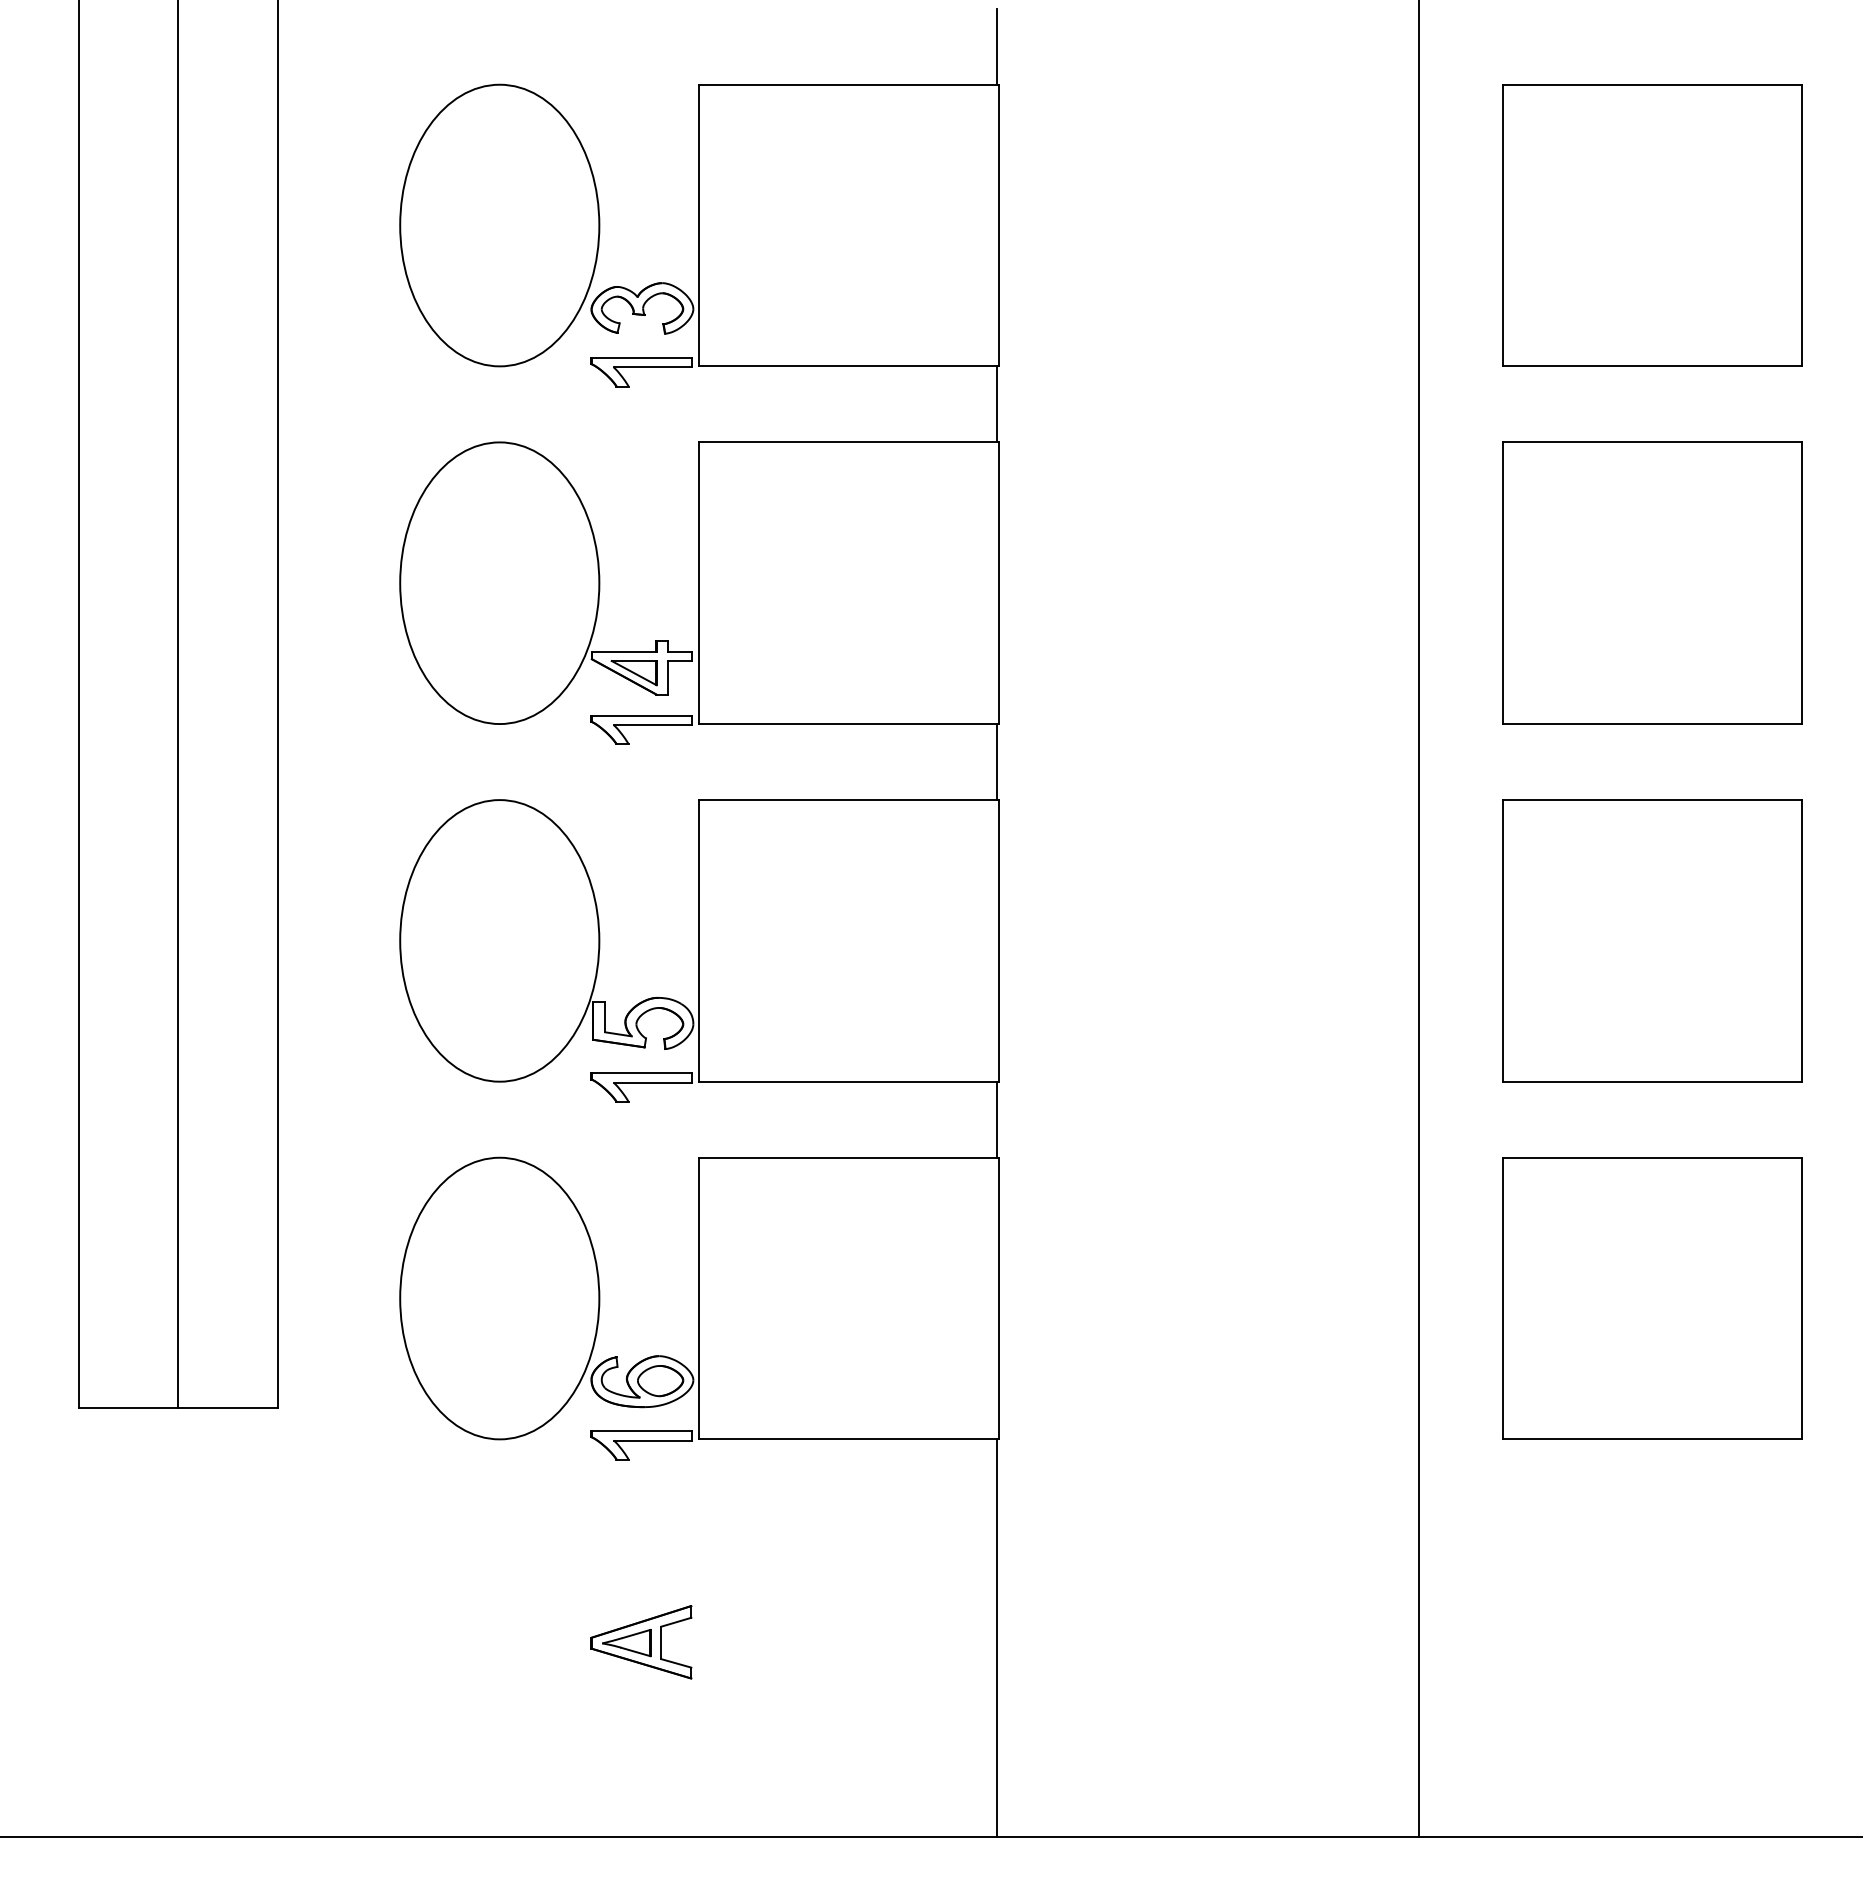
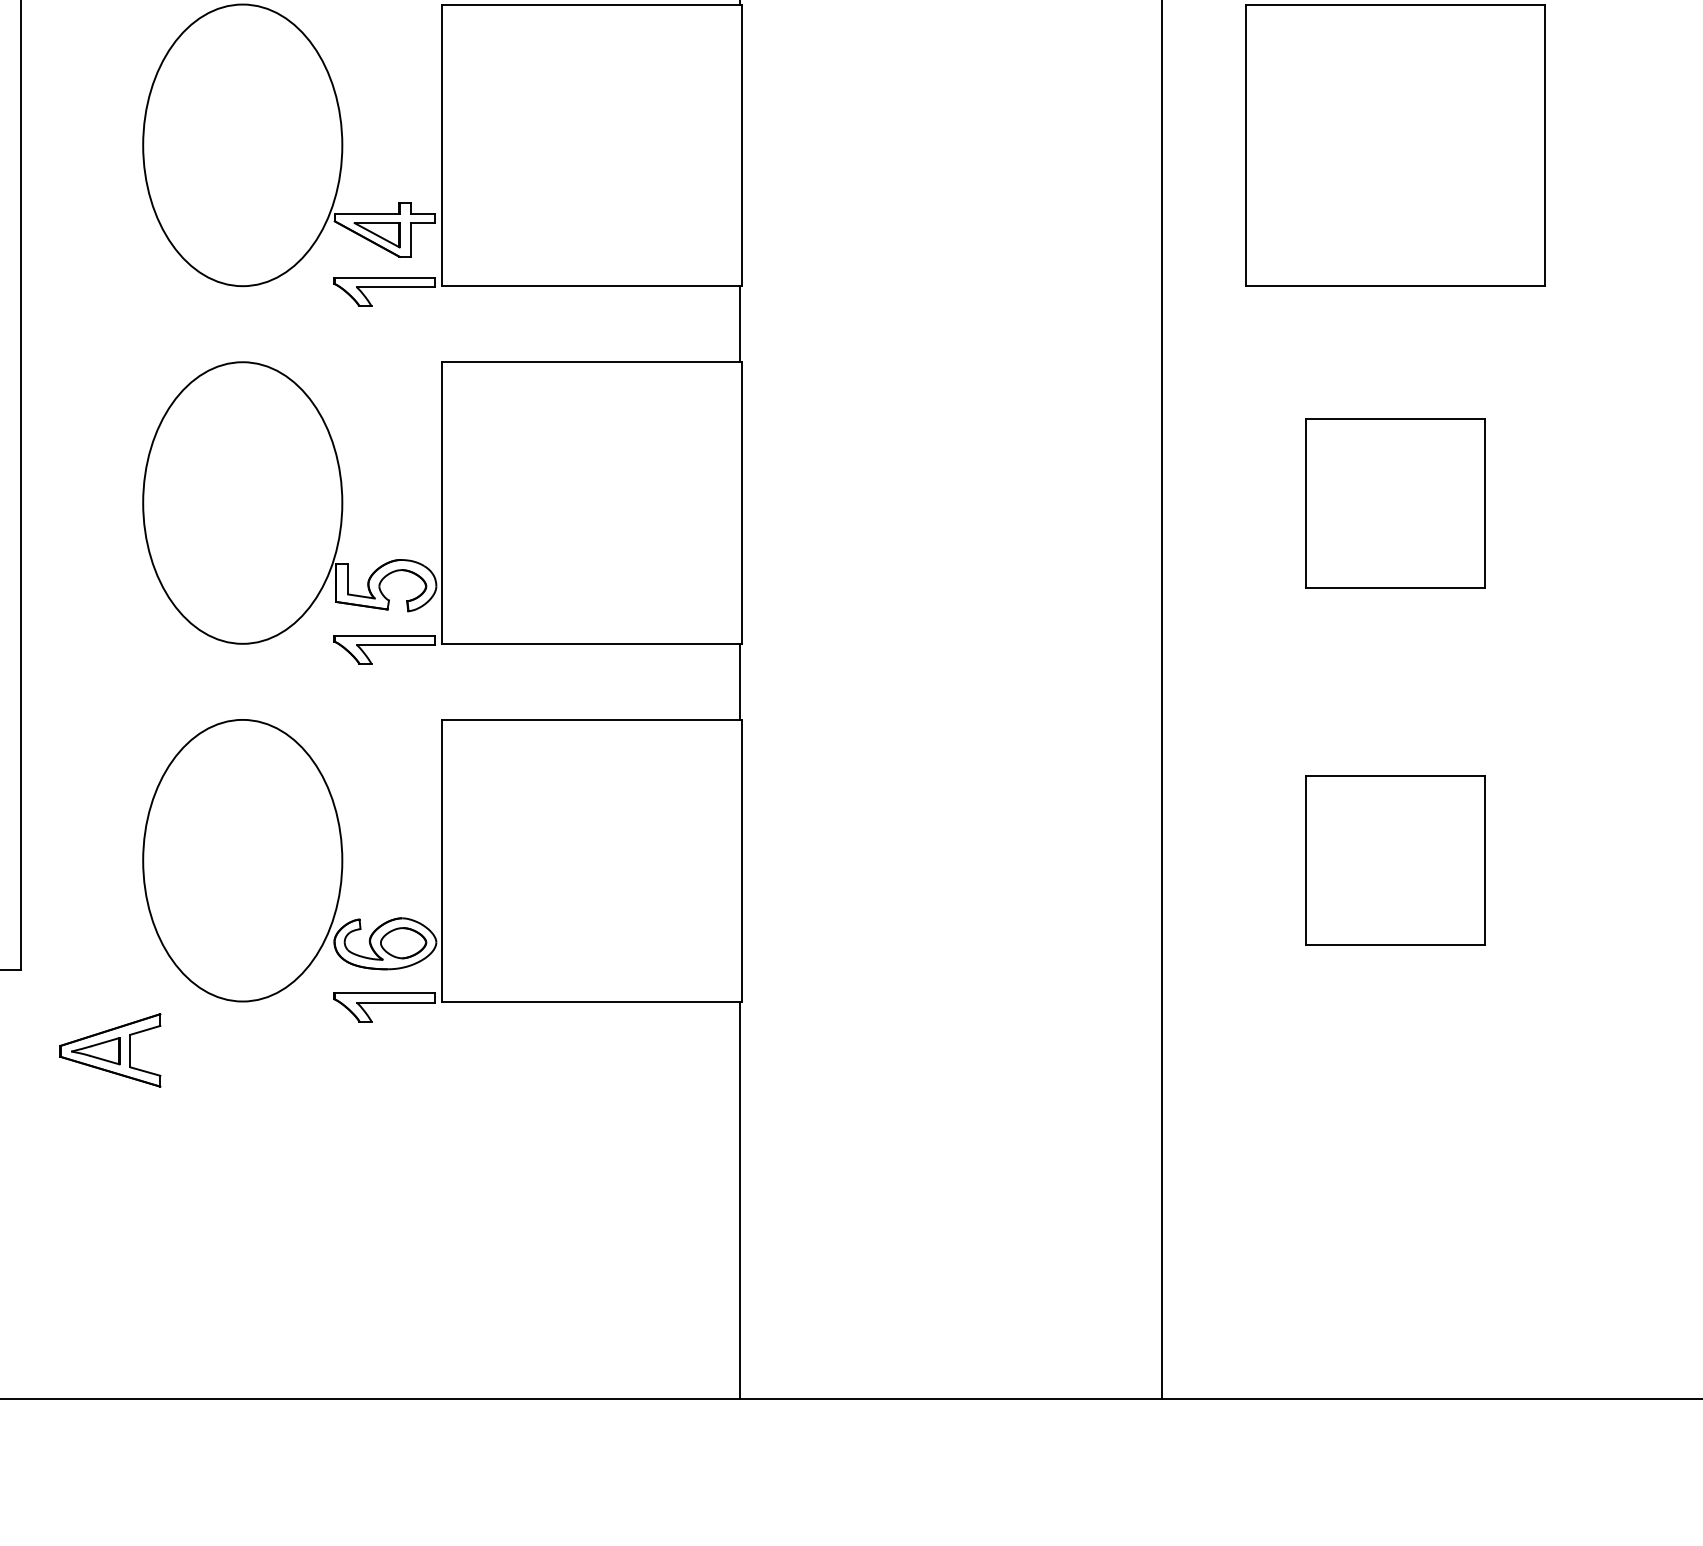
part: (1652, 940) -> (1395, 502), size x0.6
part: (1652, 1298) -> (1395, 860), size x0.6
part: (641, 1642) -> (110, 1050), moved

